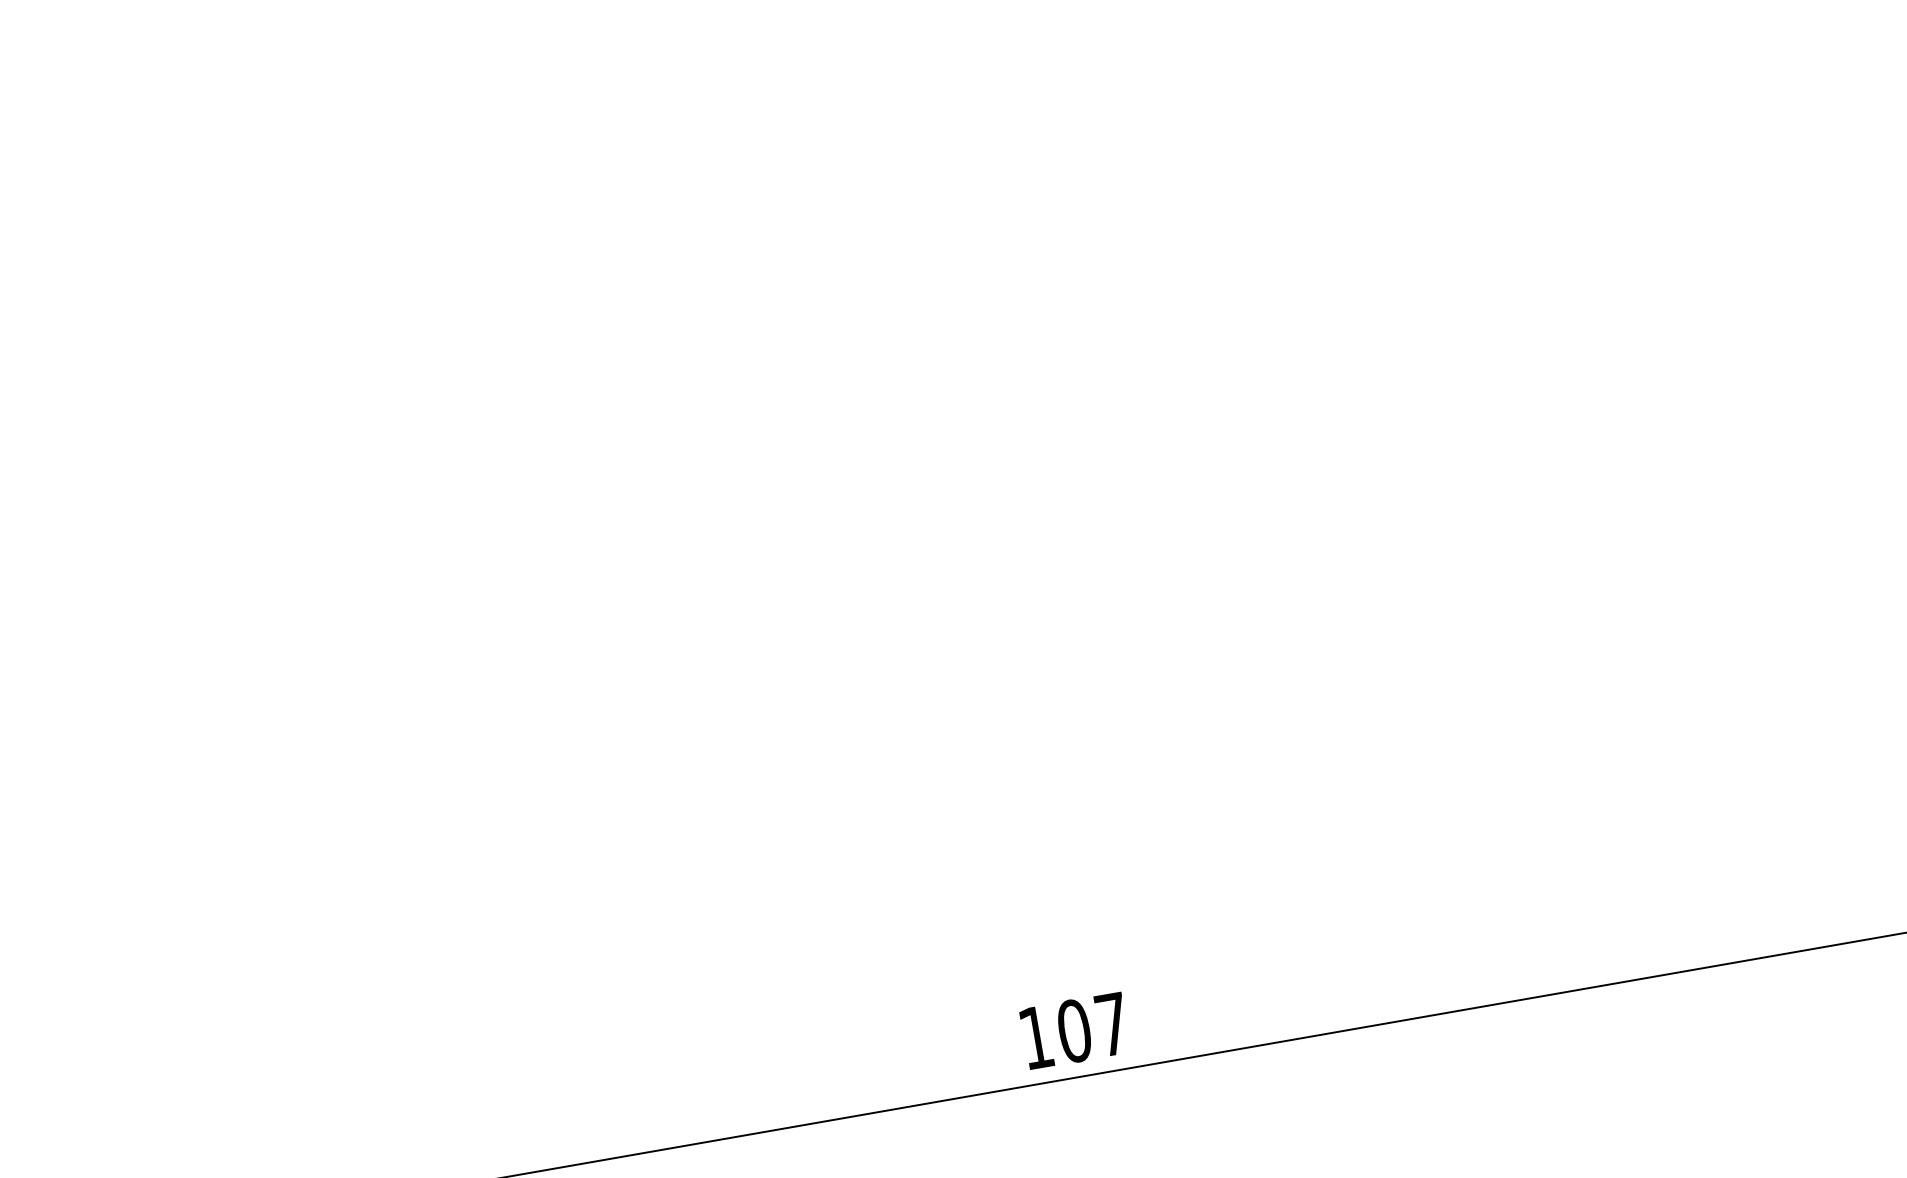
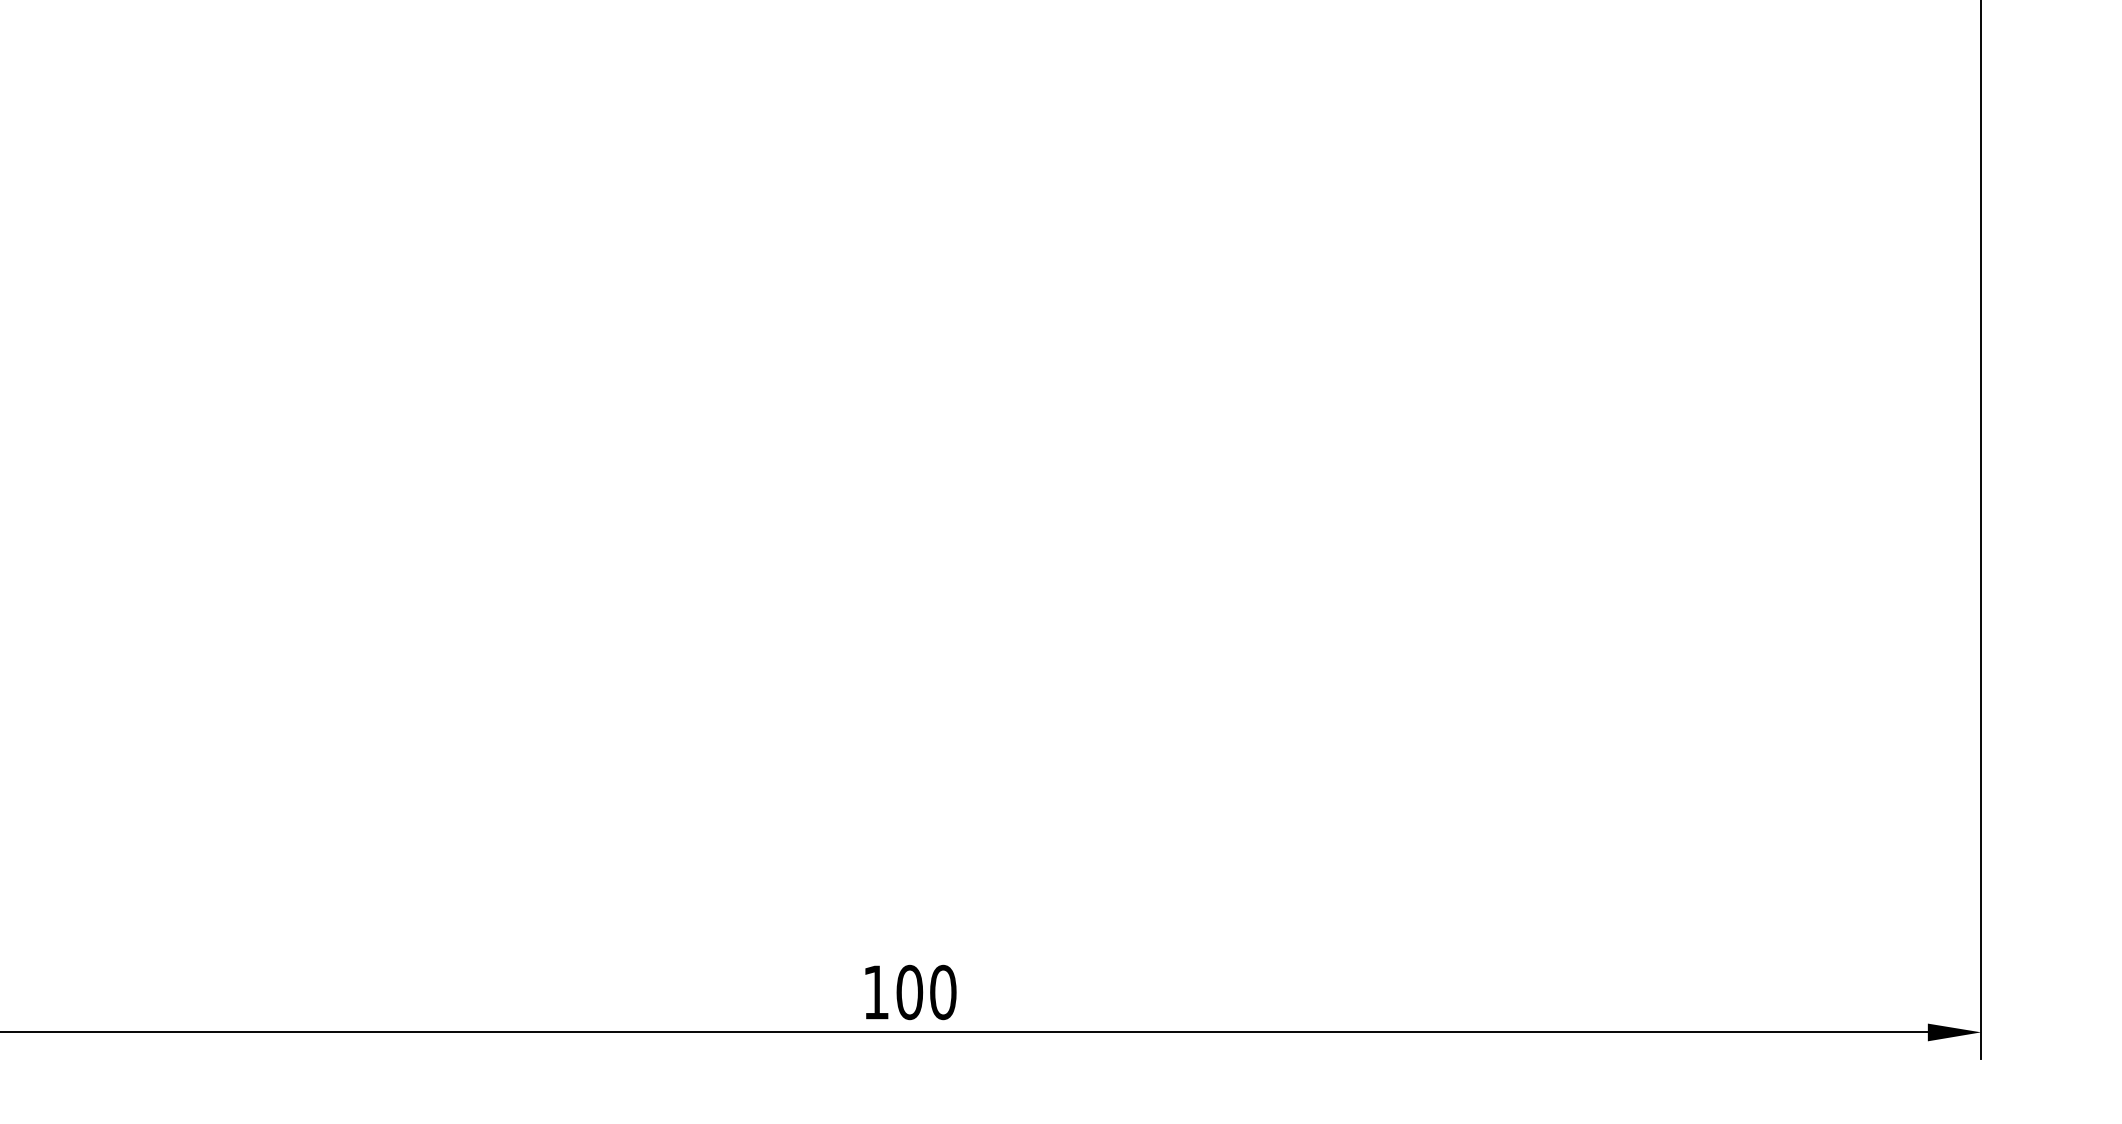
text: (1112, 1024) -> (943, 992), 107 -> 100

